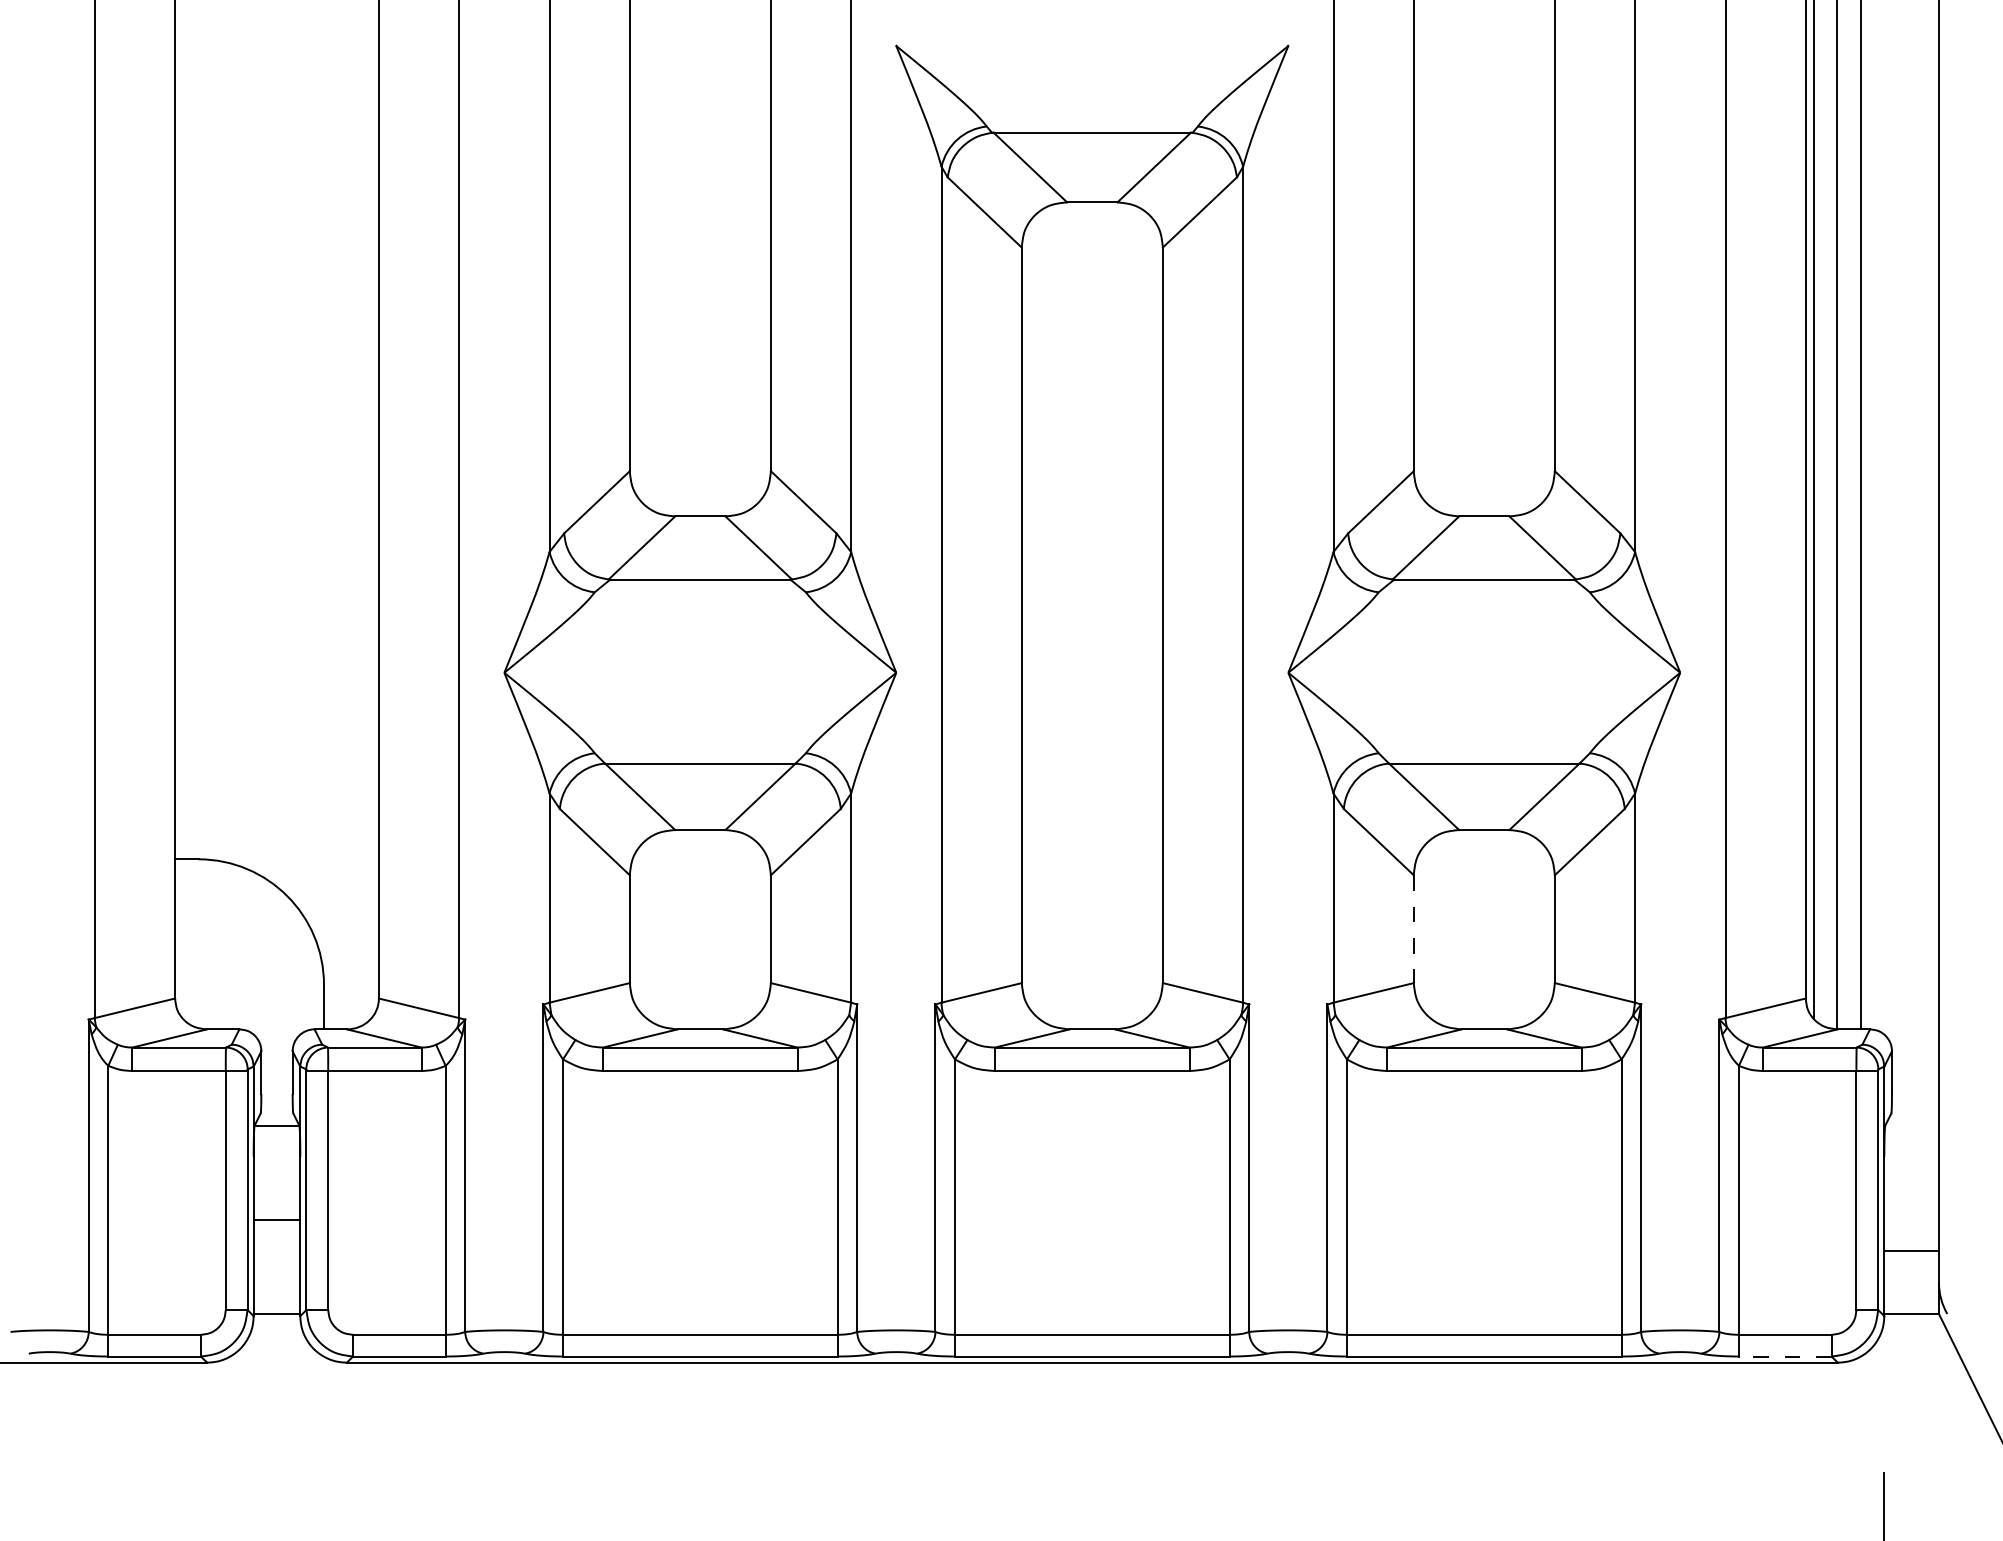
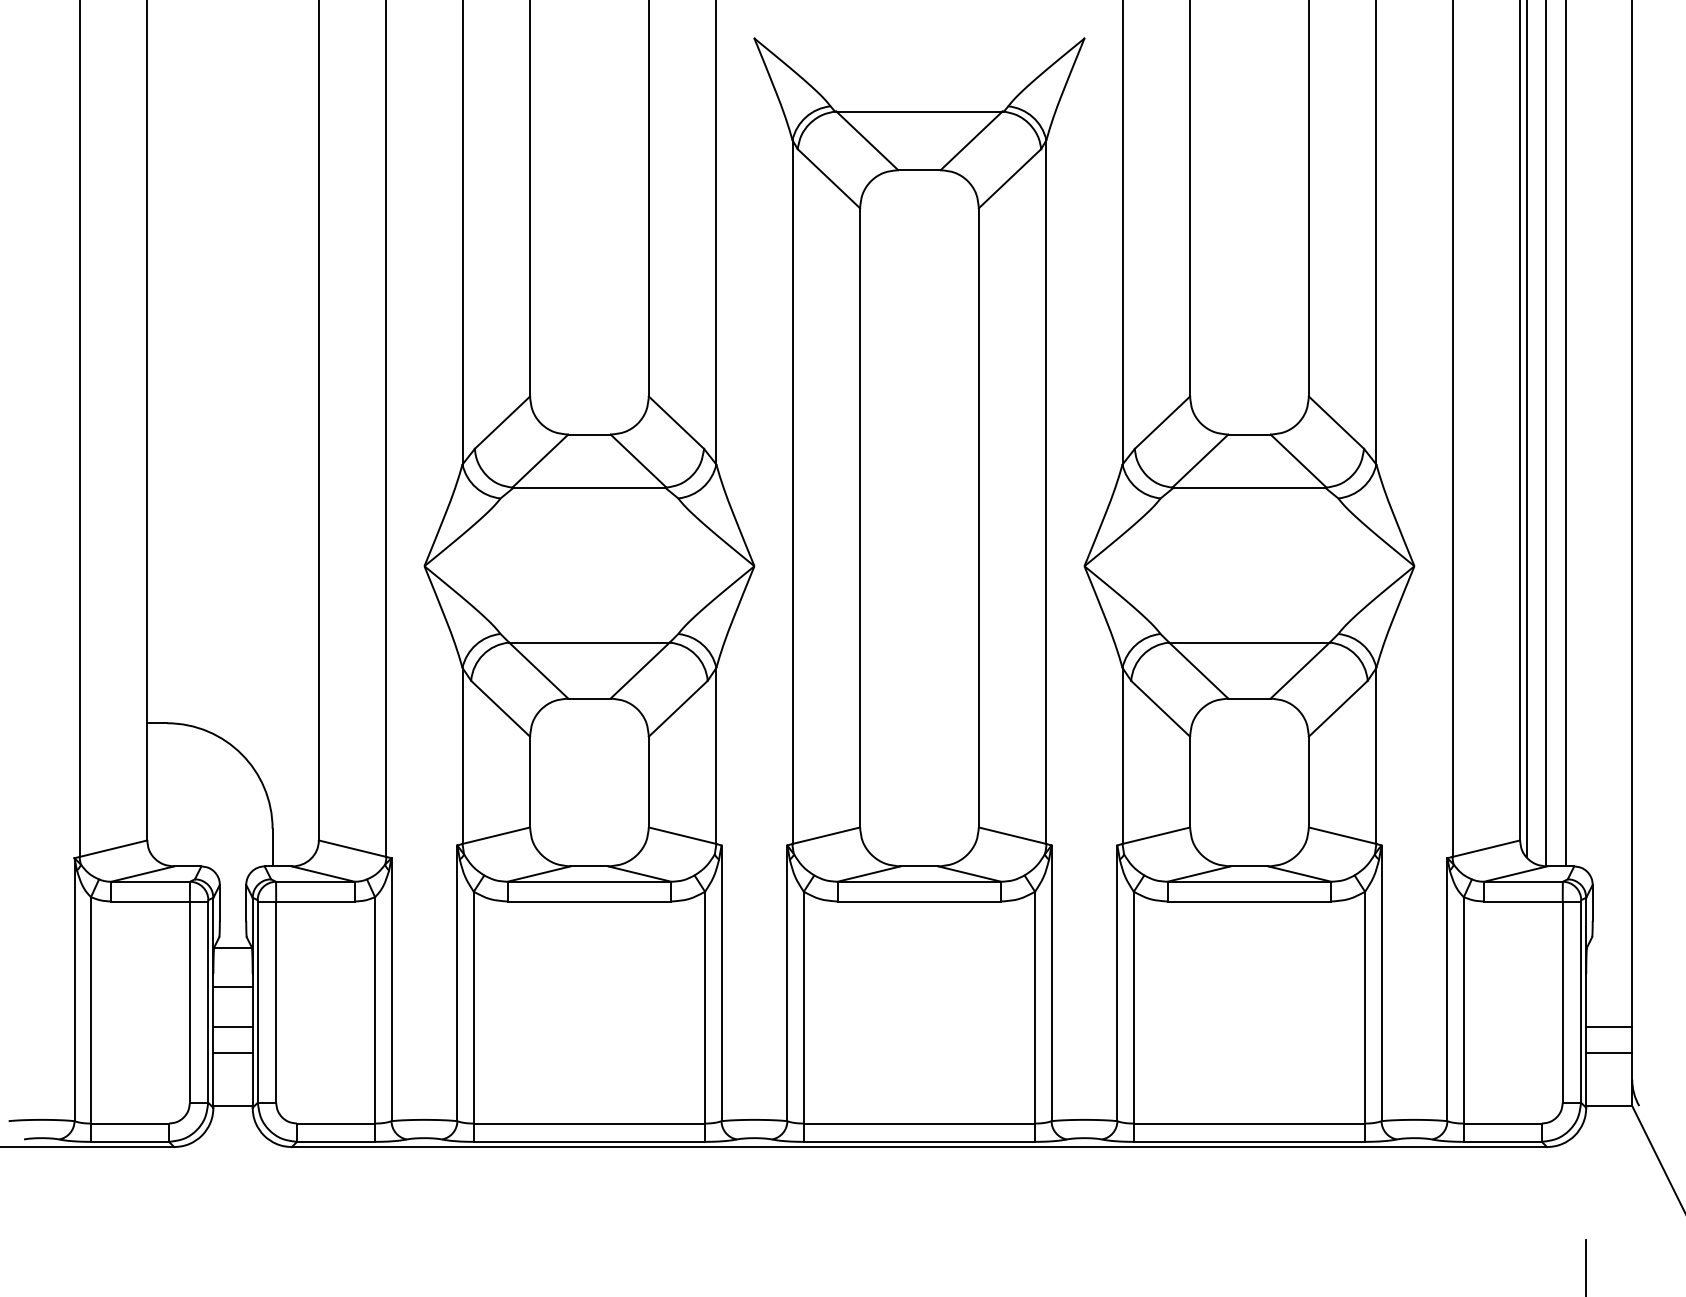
line: (1413, 929) -> (1189, 782), dashed -> solid
line: (276, 1172) -> (232, 986), added
line: (1911, 1219) -> (1609, 1026), added
line: (276, 1251) -> (232, 1053), added
line: (1784, 1356) -> (1502, 1141), dashed -> solid

